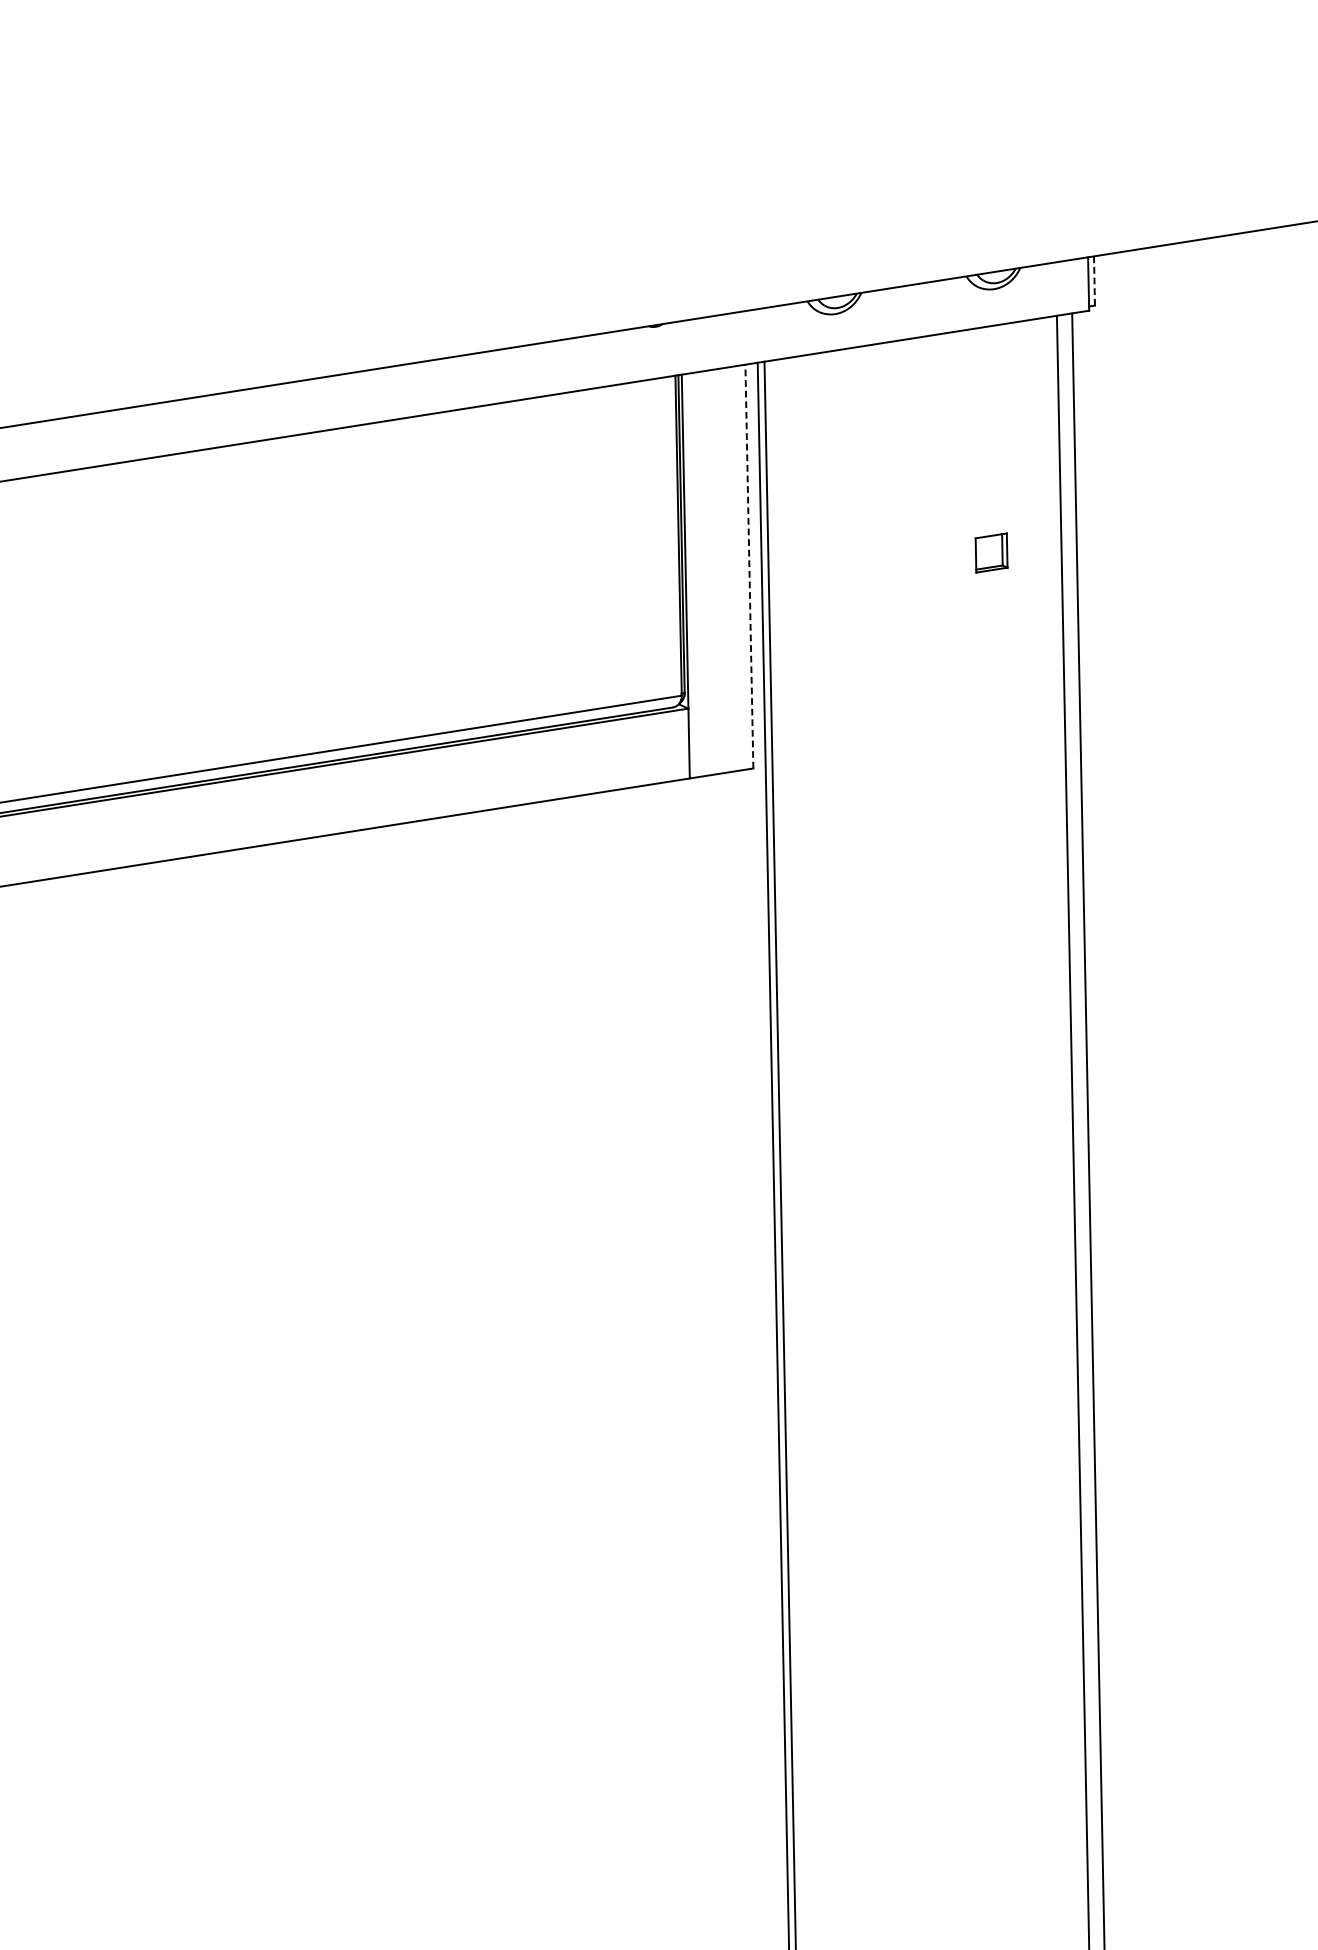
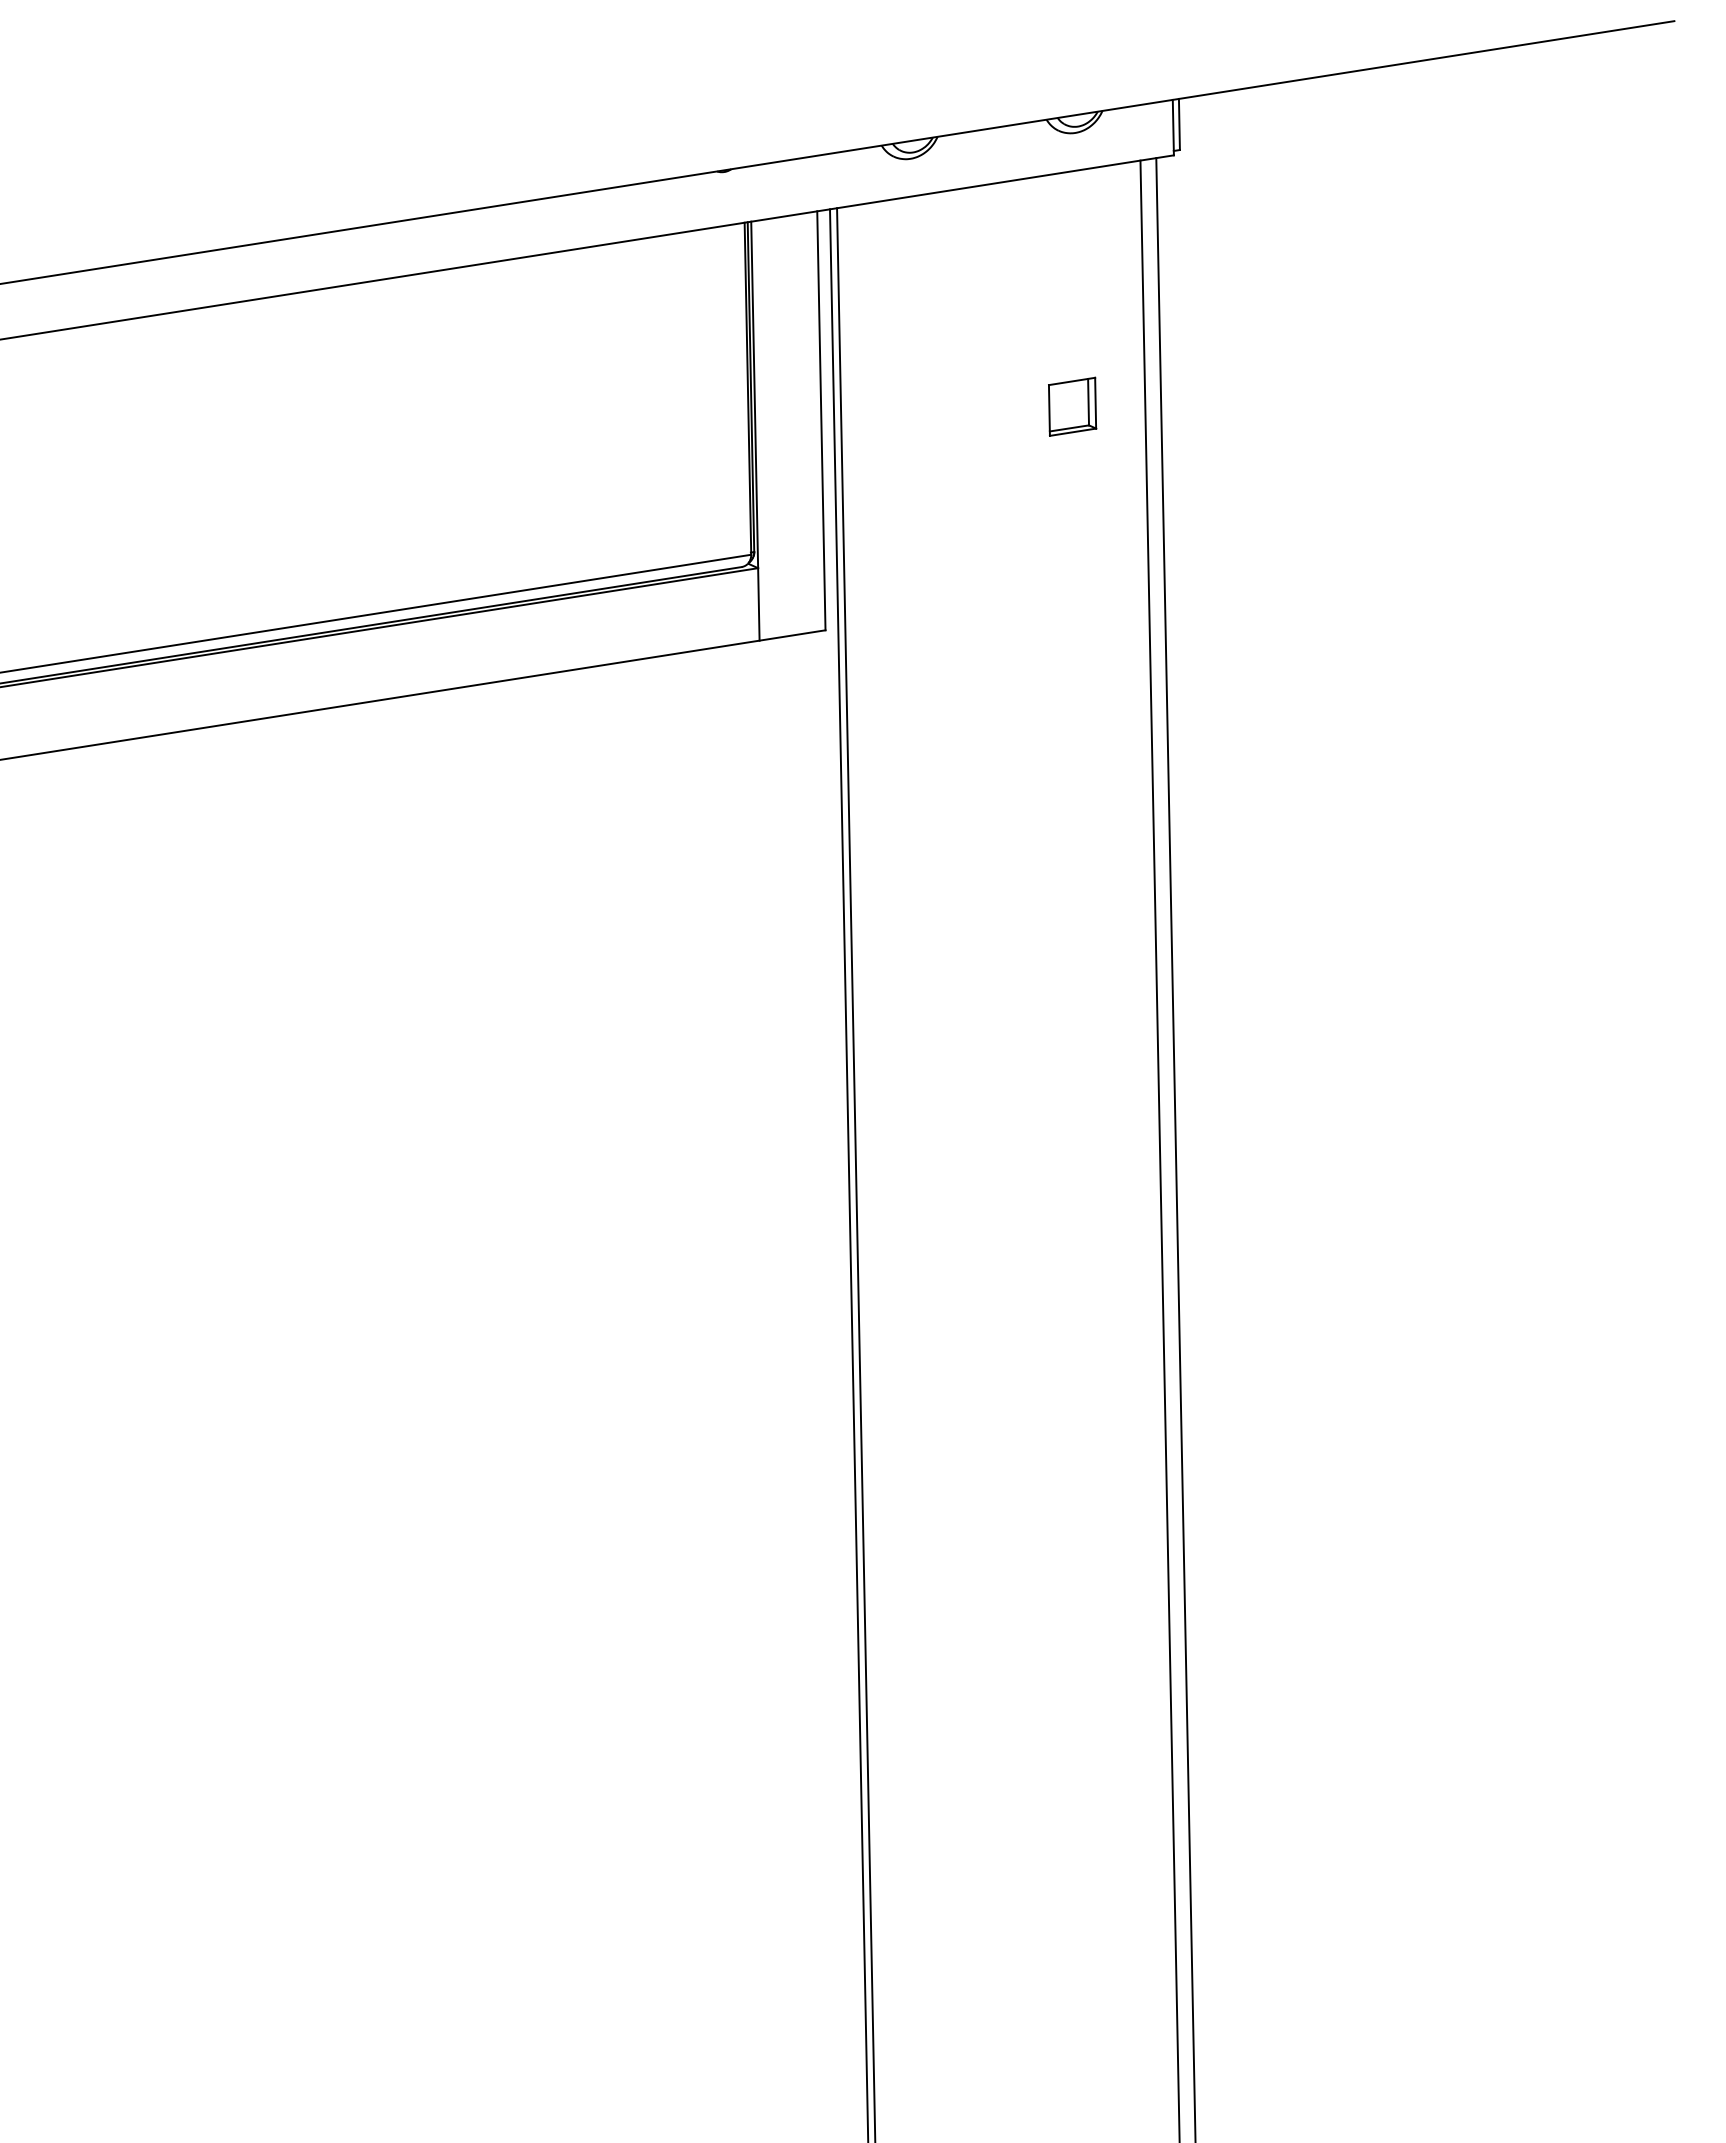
line: (1094, 281) -> (1179, 124), dashed -> solid
part: (991, 552) -> (1072, 406), size x1.43
line: (749, 566) -> (821, 420), dashed -> solid

